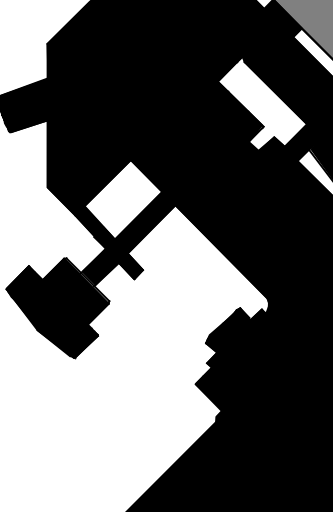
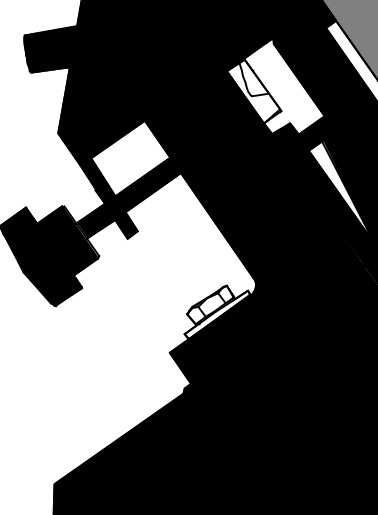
fill: (232, 112) -> (253, 91), removed
fill: (235, 336) -> (217, 312), removed

